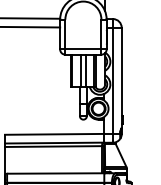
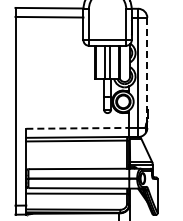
line: (121, 77) -> (147, 69), solid -> dashed
line: (55, 134) -> (78, 128), solid -> dashed

